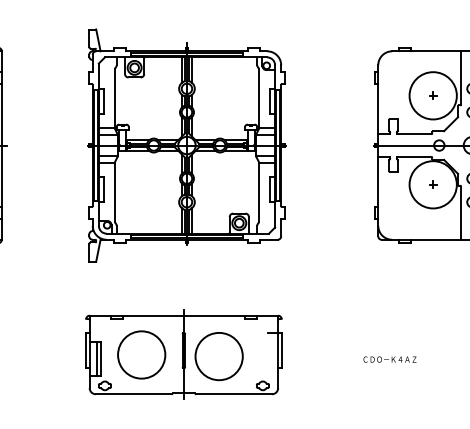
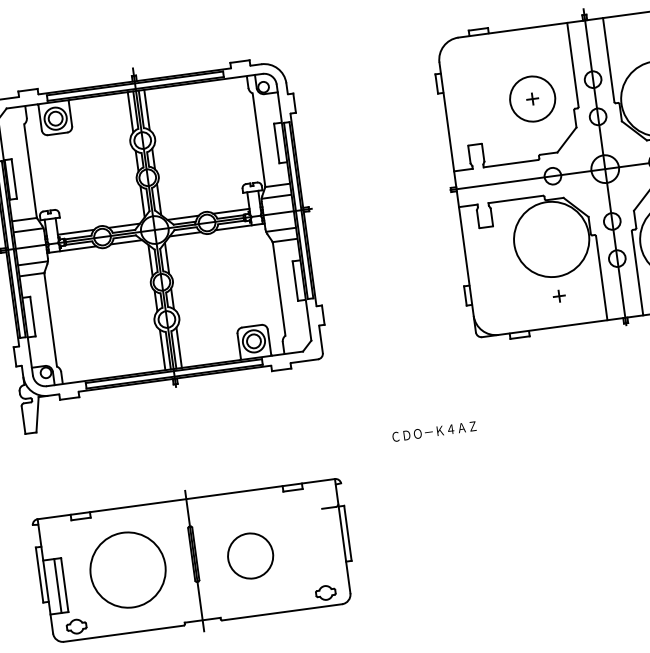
circle: (432, 95) -> (531, 98), size x0.6
part: (433, 184) -> (559, 295), moved
circle: (218, 356) -> (249, 556), size x0.6
text: (389, 359) -> (433, 431), moved

